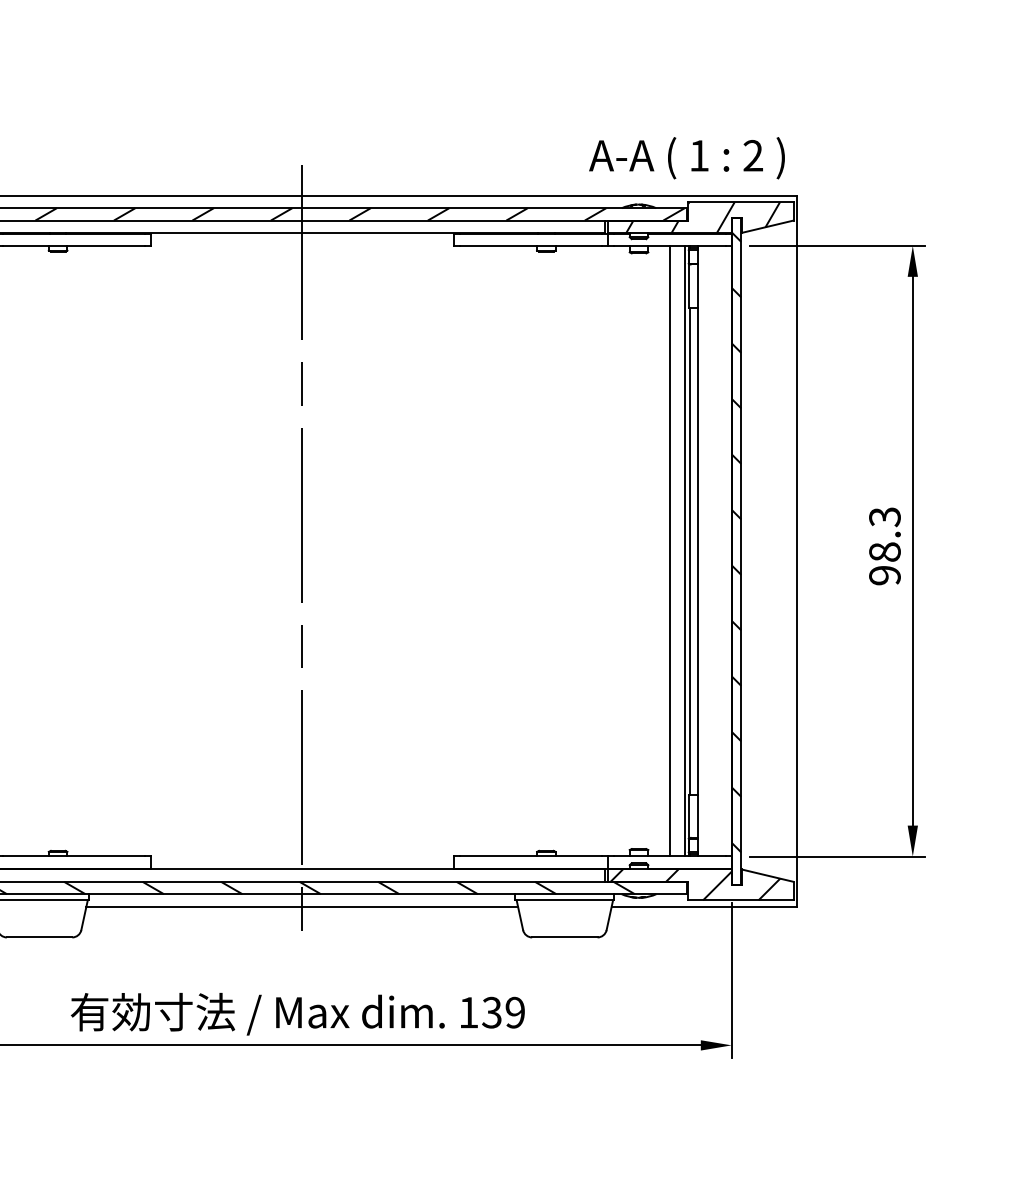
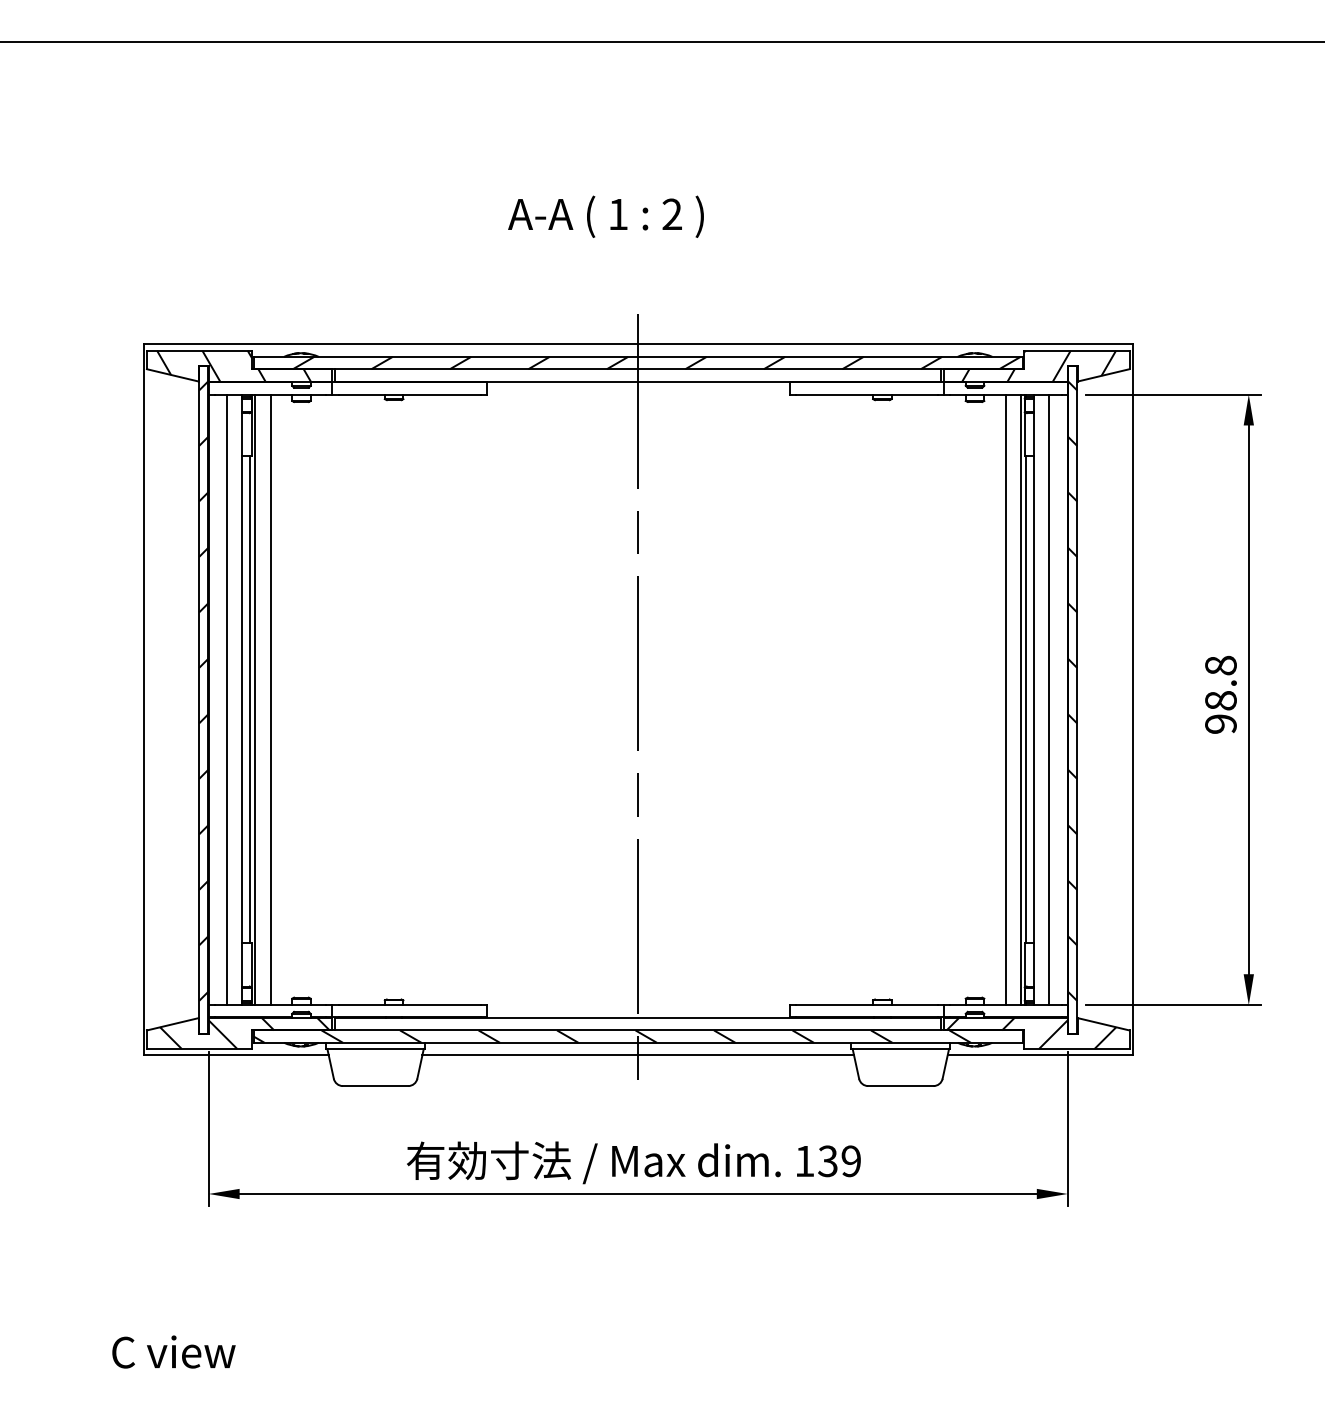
text: (686, 157) -> (605, 216), moved
text: (884, 516) -> (1220, 665), 98.3 -> 98.8
line: (713, 550) -> (1049, 699), added

